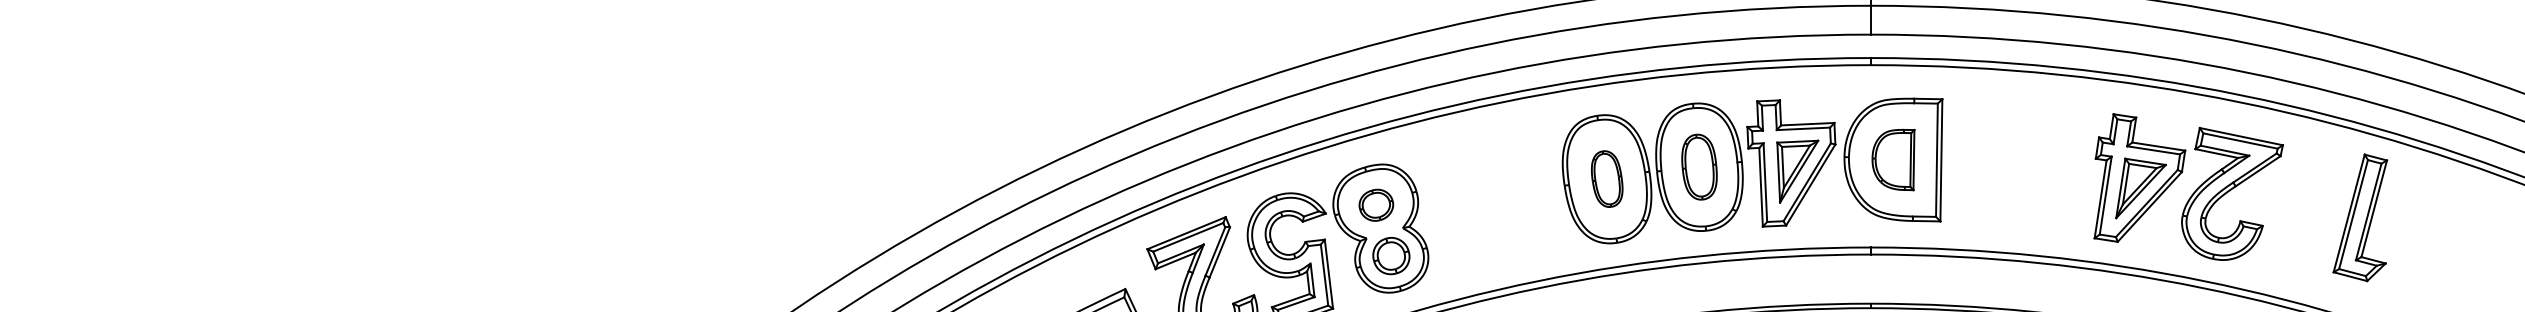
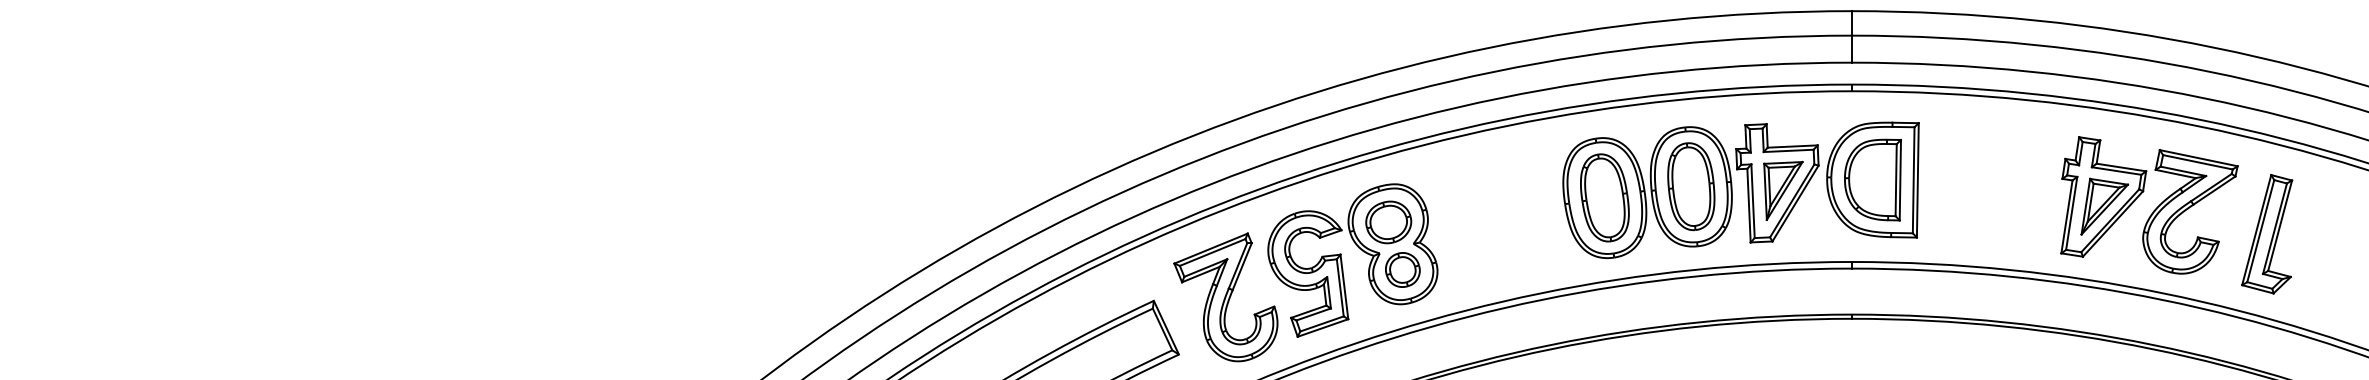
part: (1892, 159) -> (1872, 179), size x1.43
part: (1699, 166) -> (1691, 186), size x1.43
part: (1606, 178) -> (1604, 197), size x1.67
part: (1376, 205) -> (1388, 222), size x1.43
part: (2360, 218) -> (2267, 234), moved

